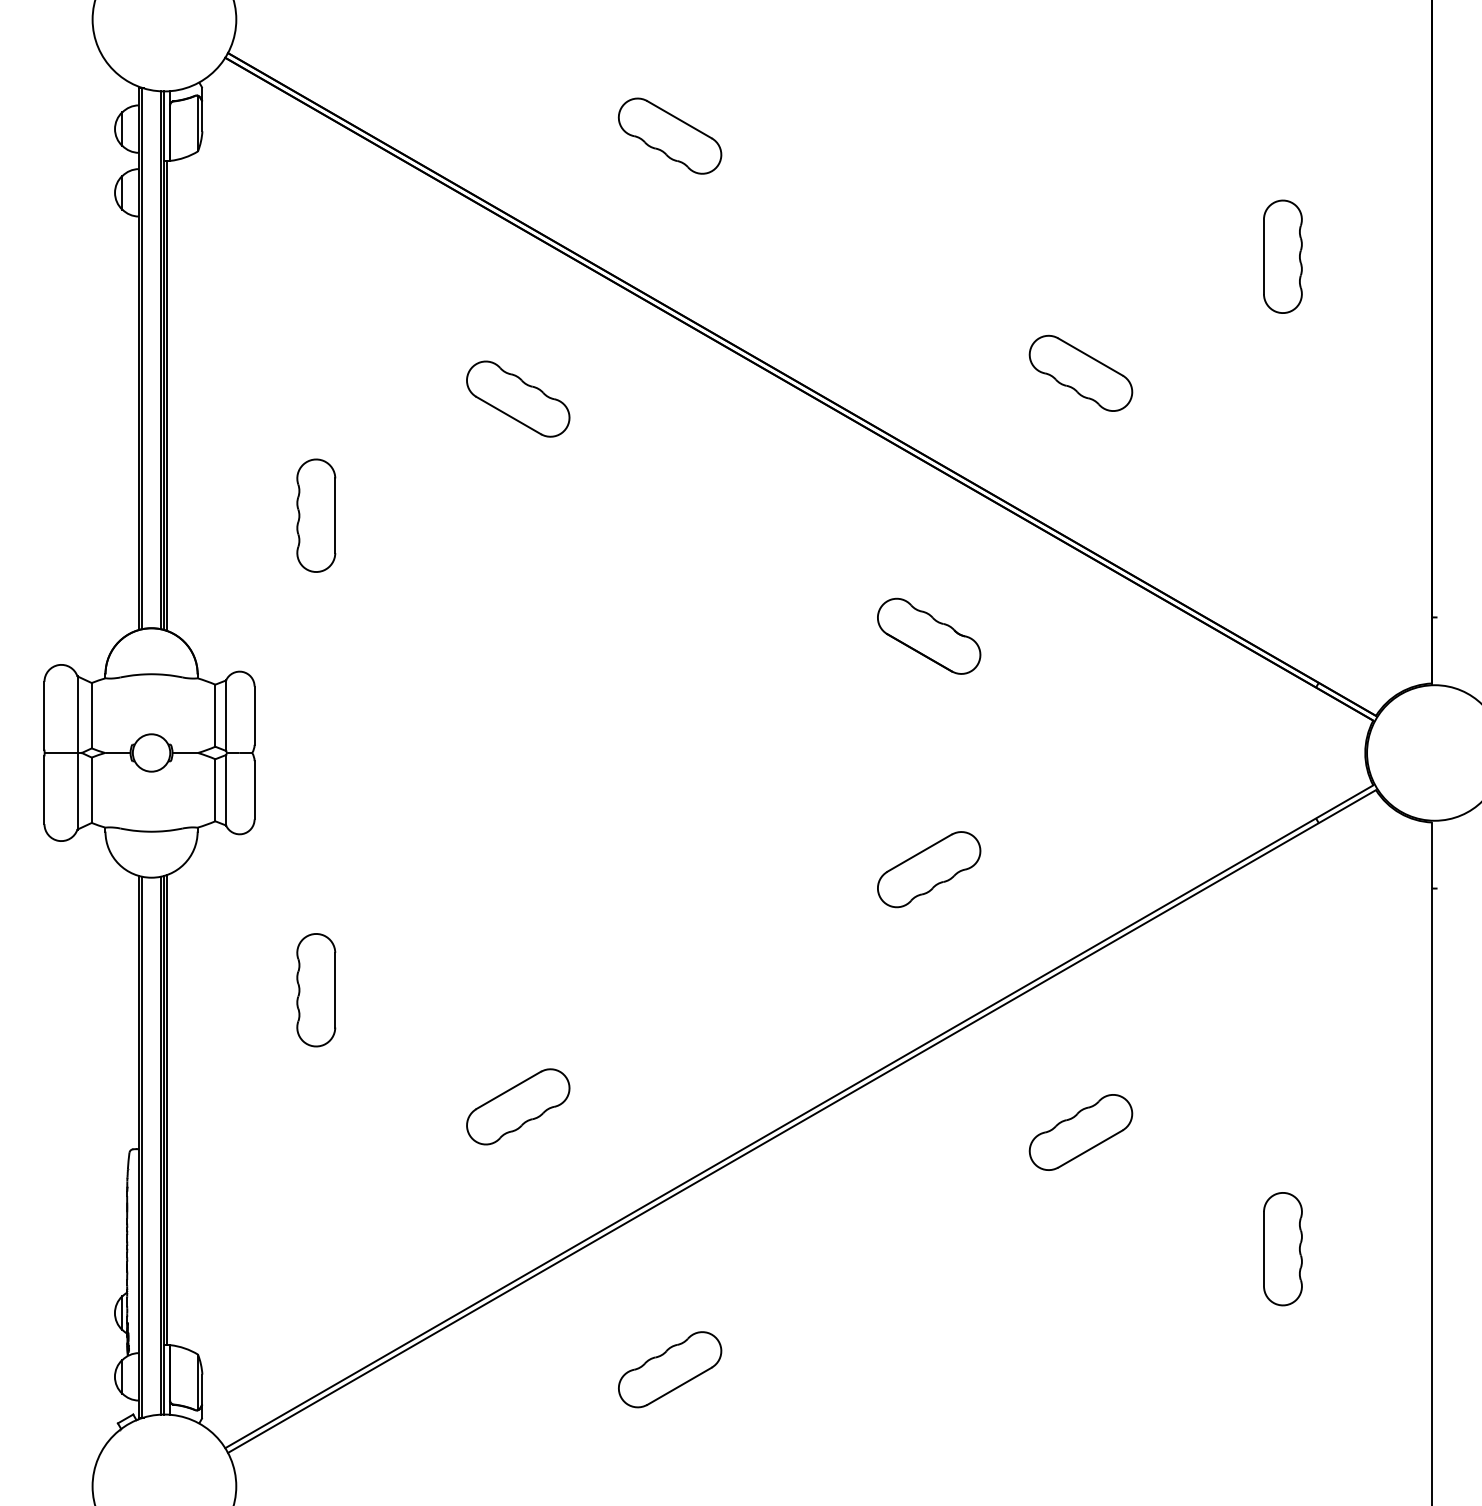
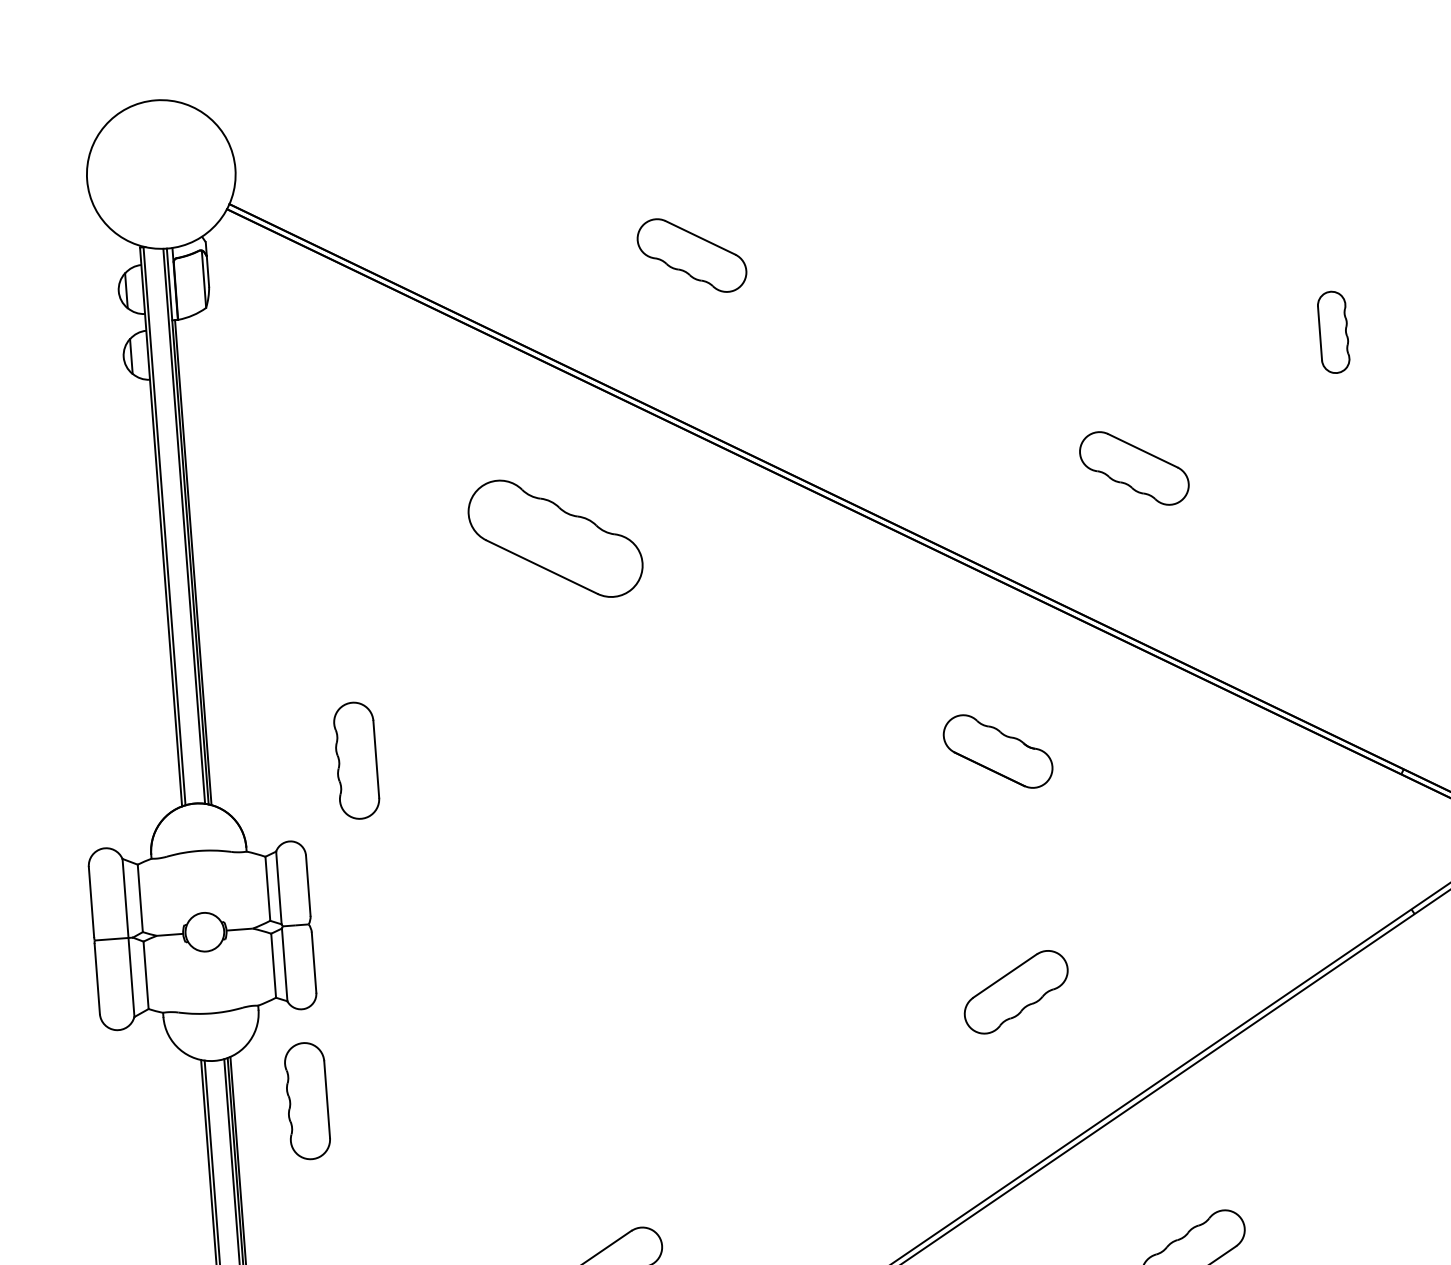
part: (1282, 256) -> (1333, 332), size x0.7
part: (518, 398) -> (555, 537), size x1.6
part: (316, 515) -> (356, 760), moved
part: (316, 990) -> (307, 1101), moved

